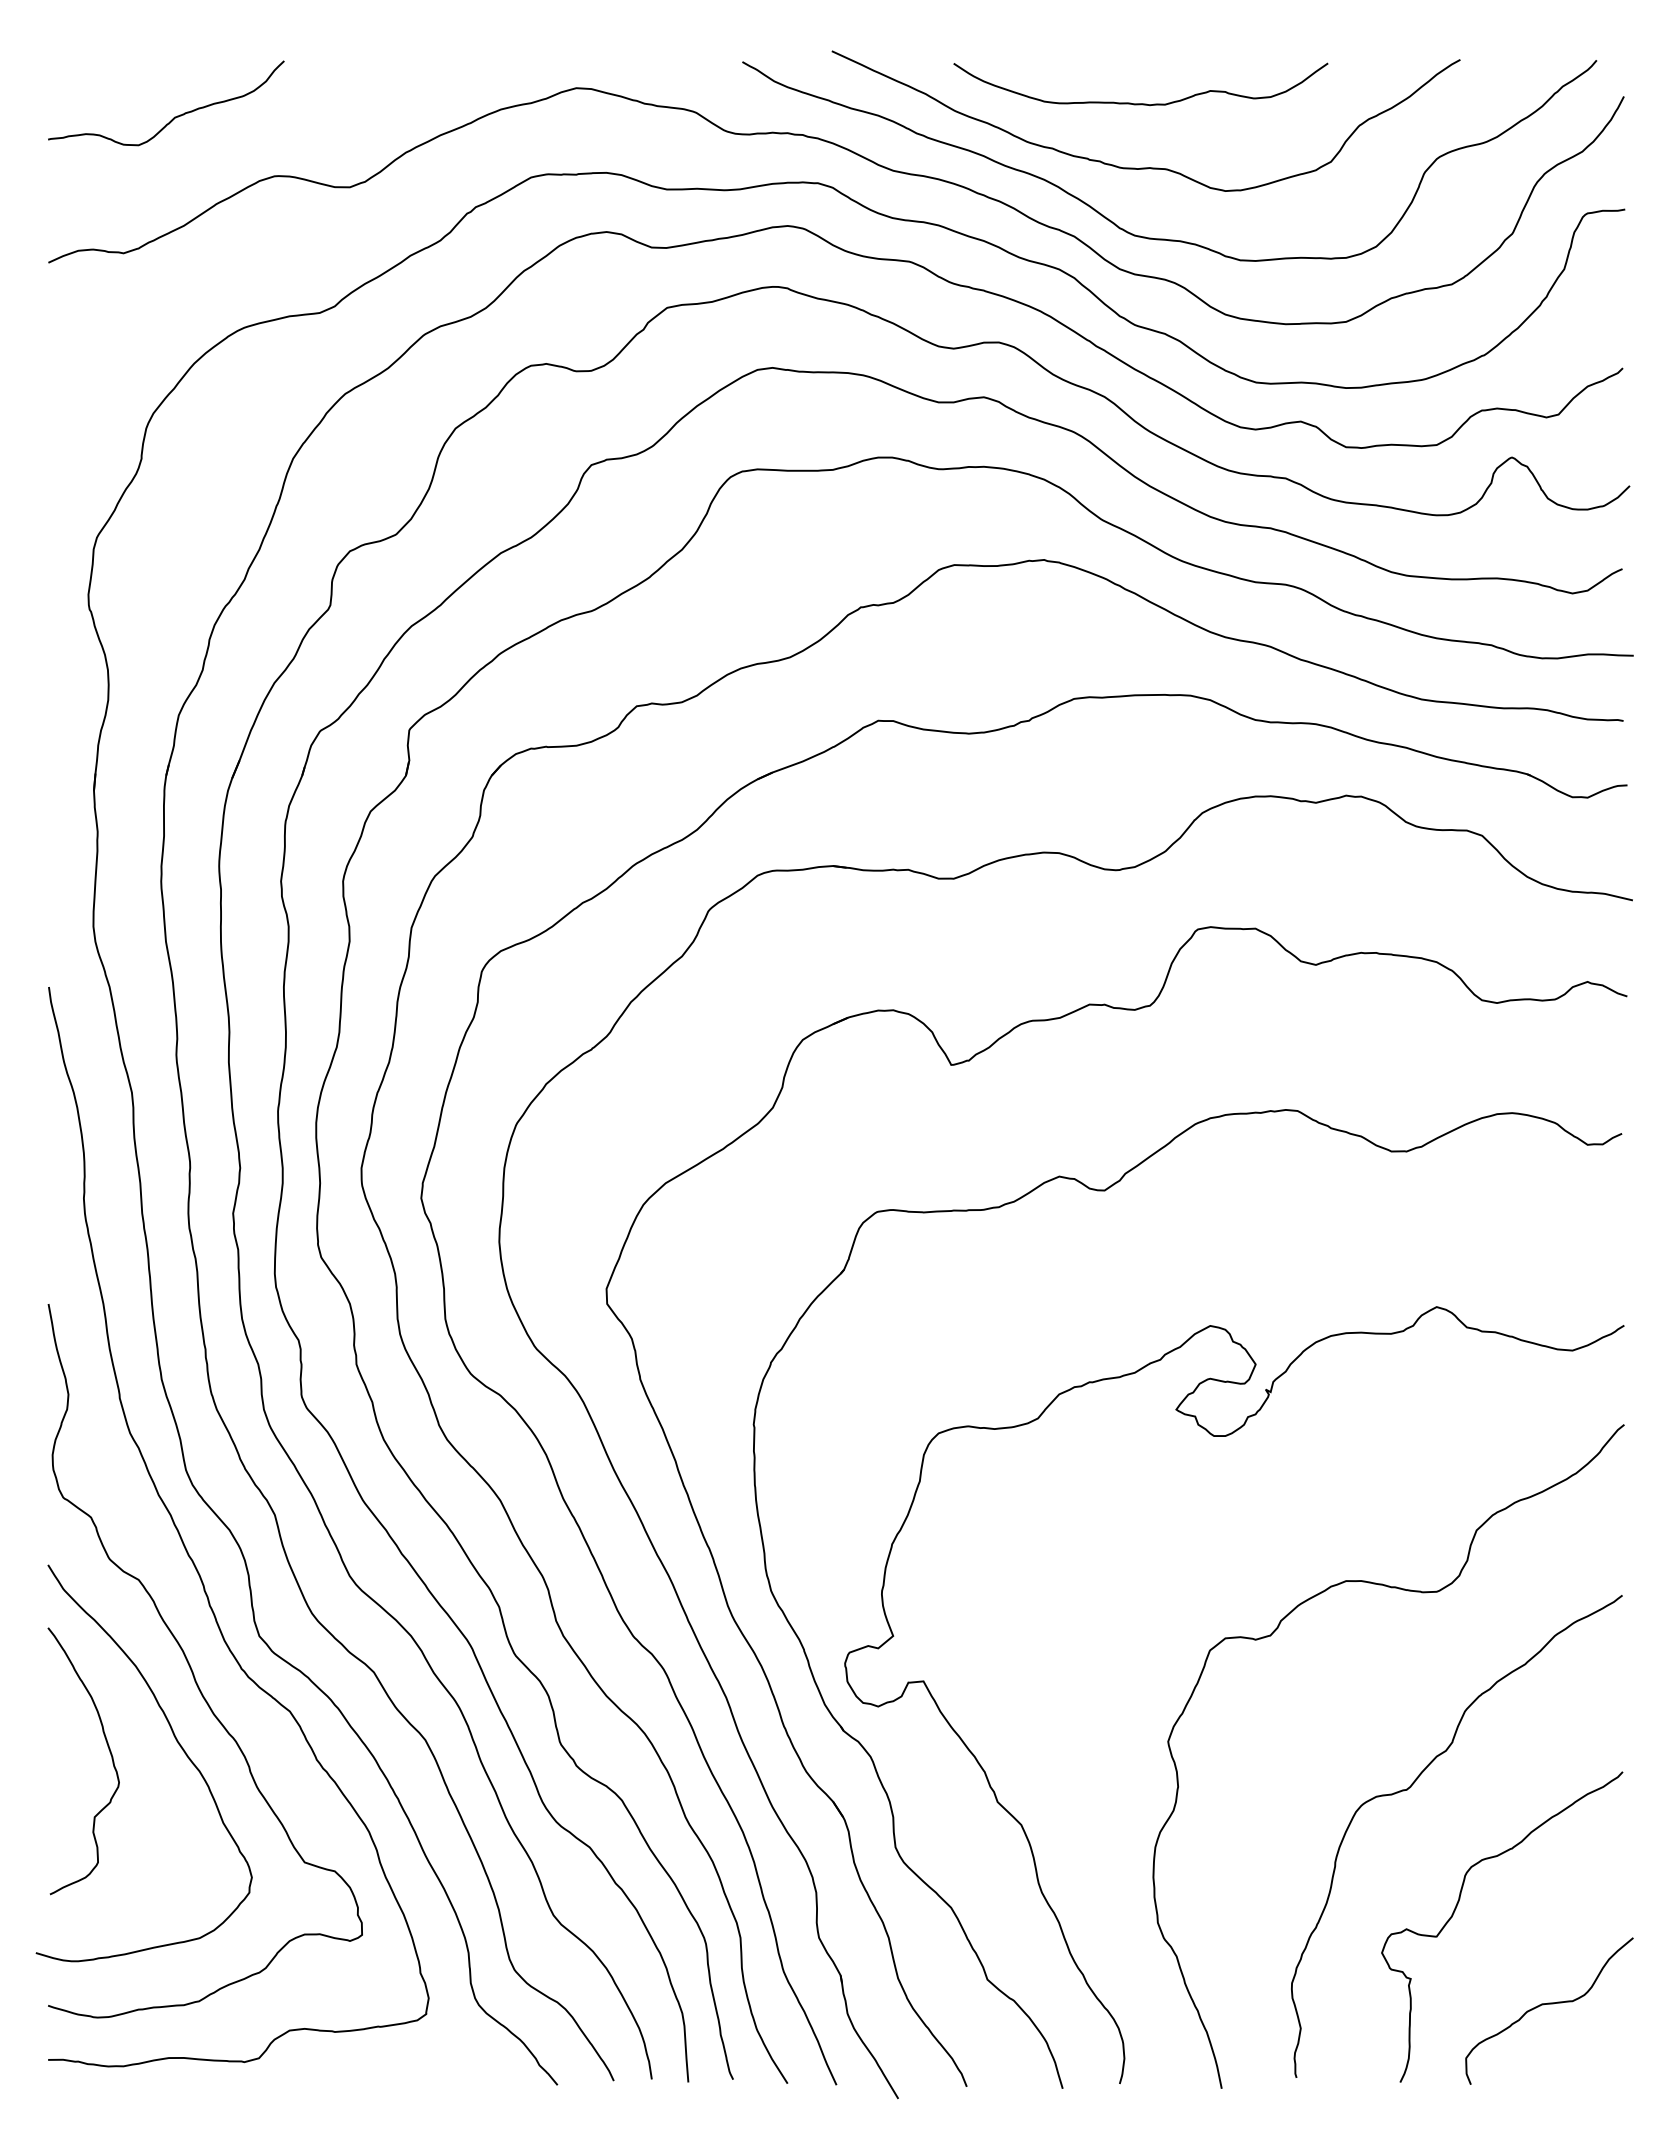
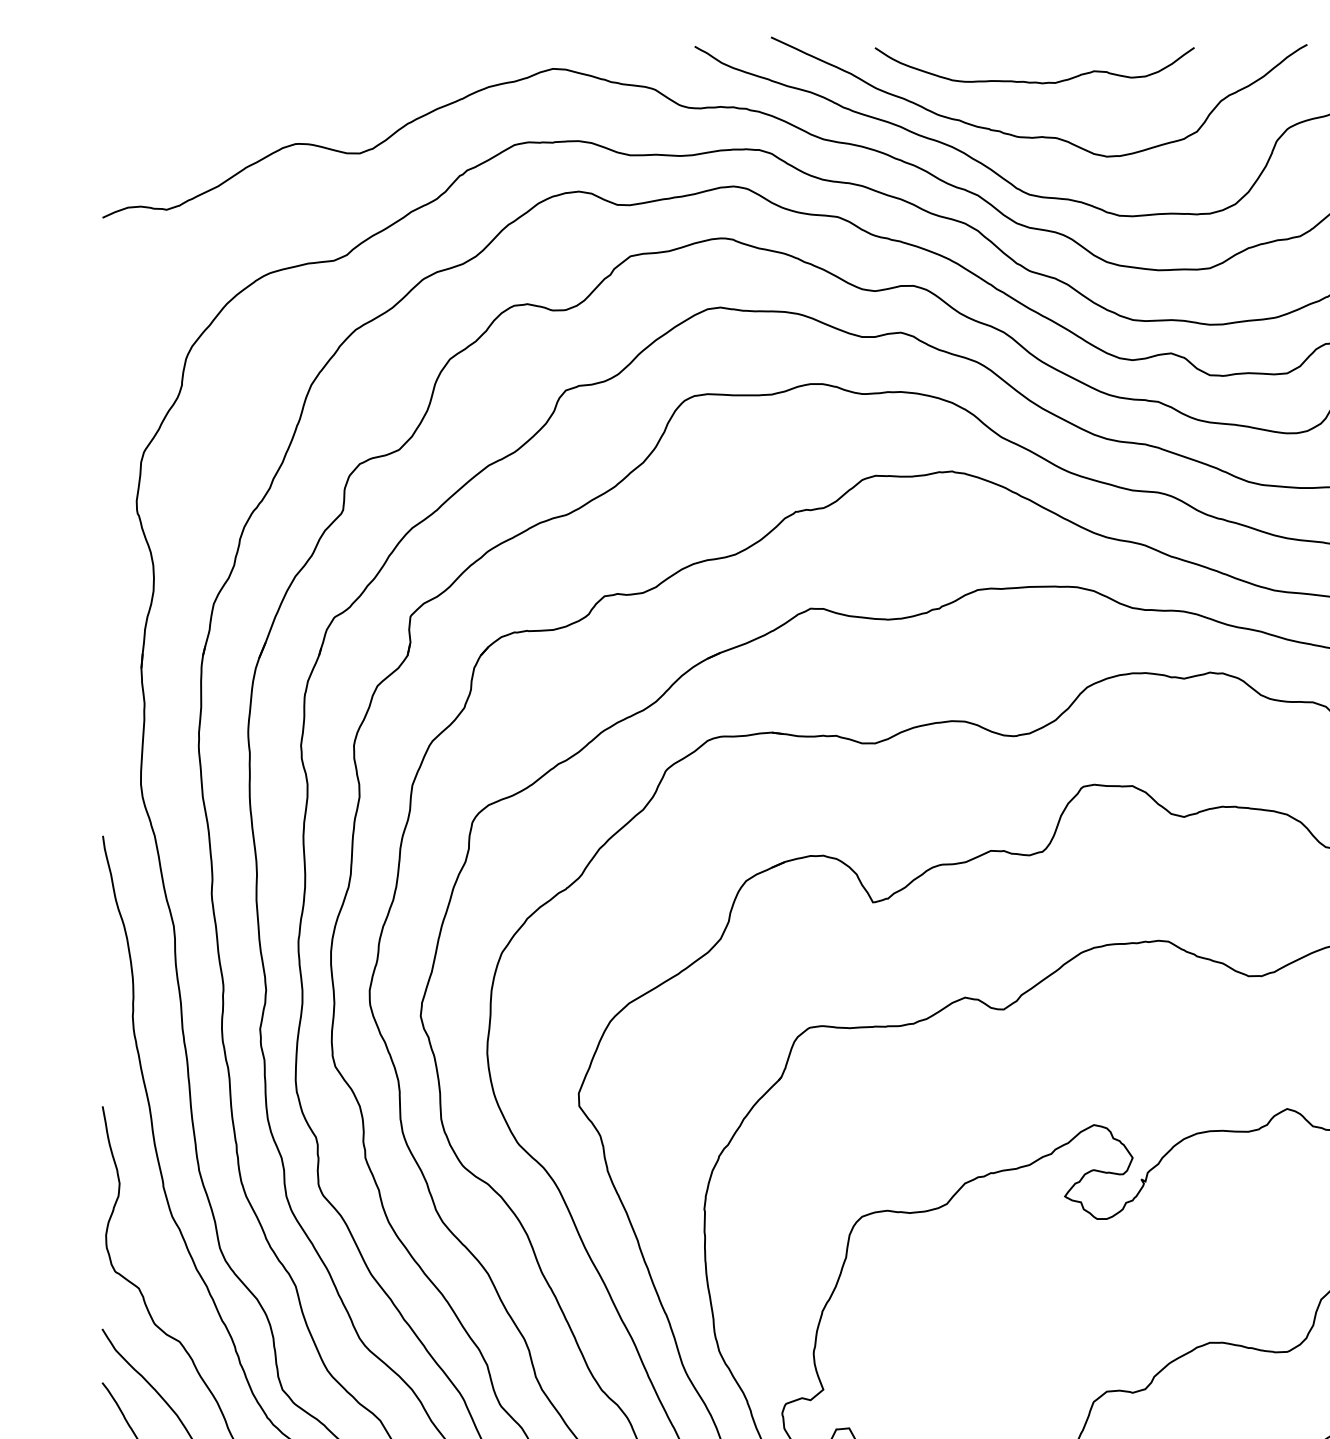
curve: (174, 116) -> (210, 93), removed

